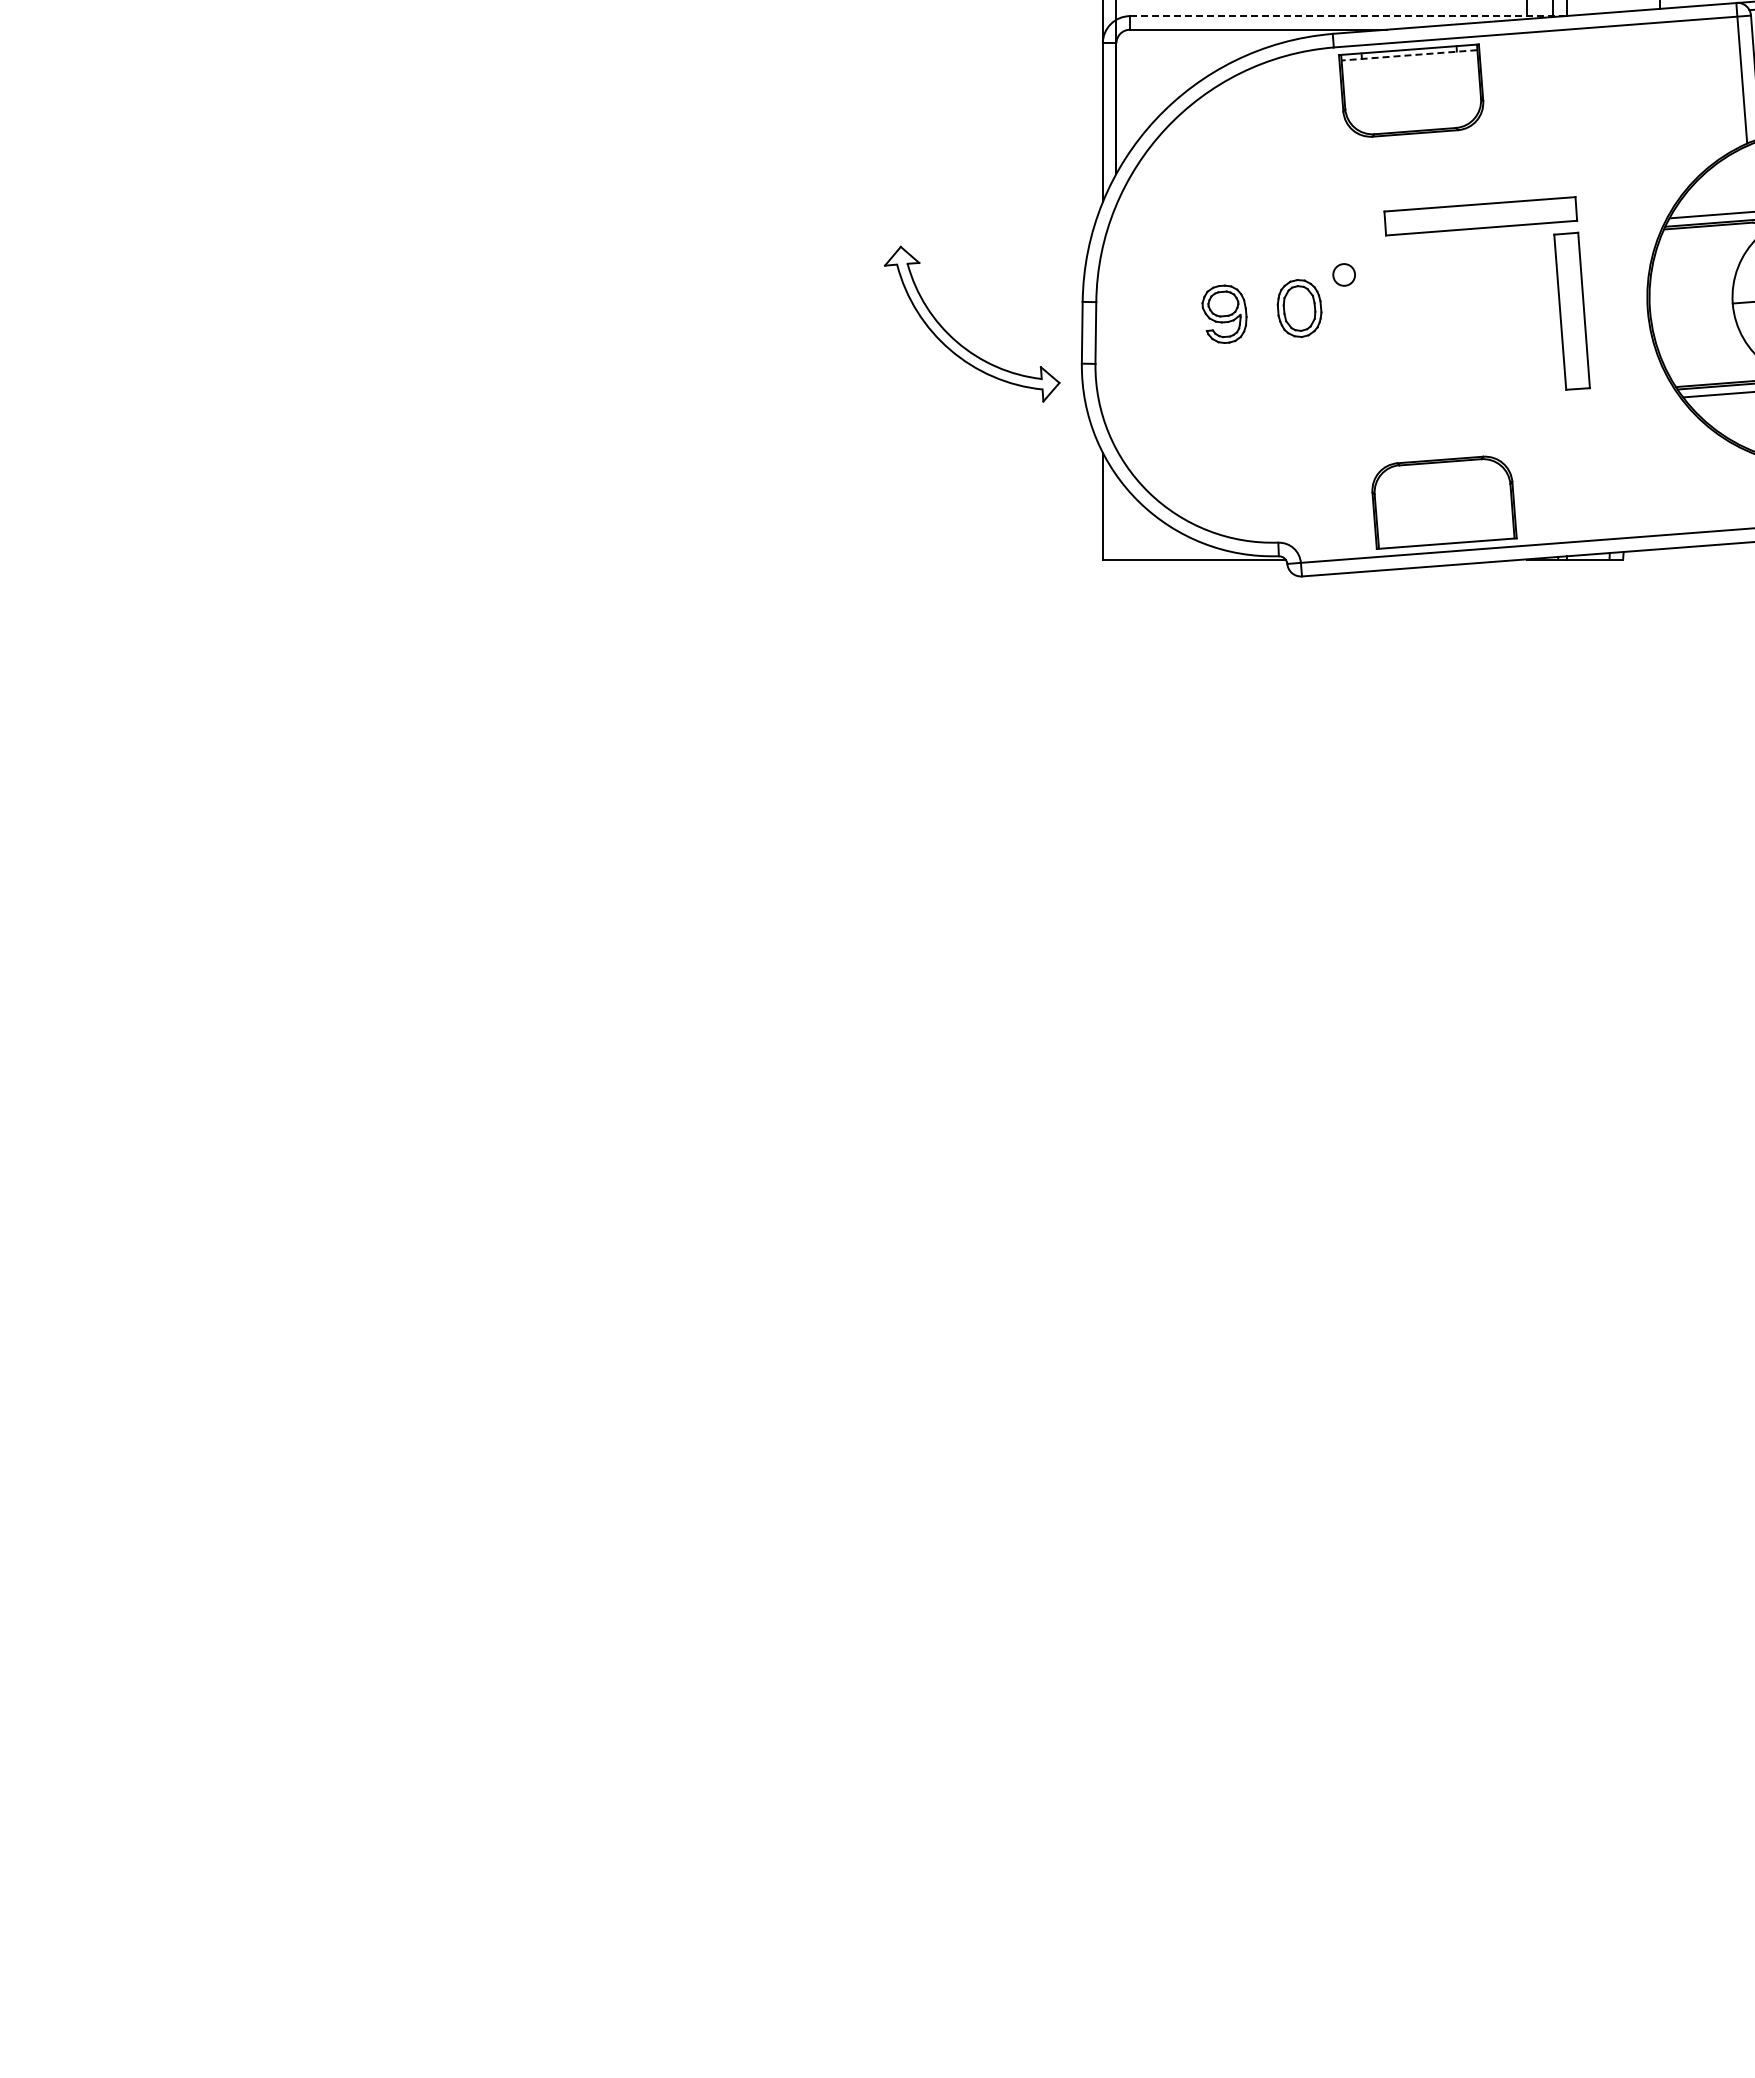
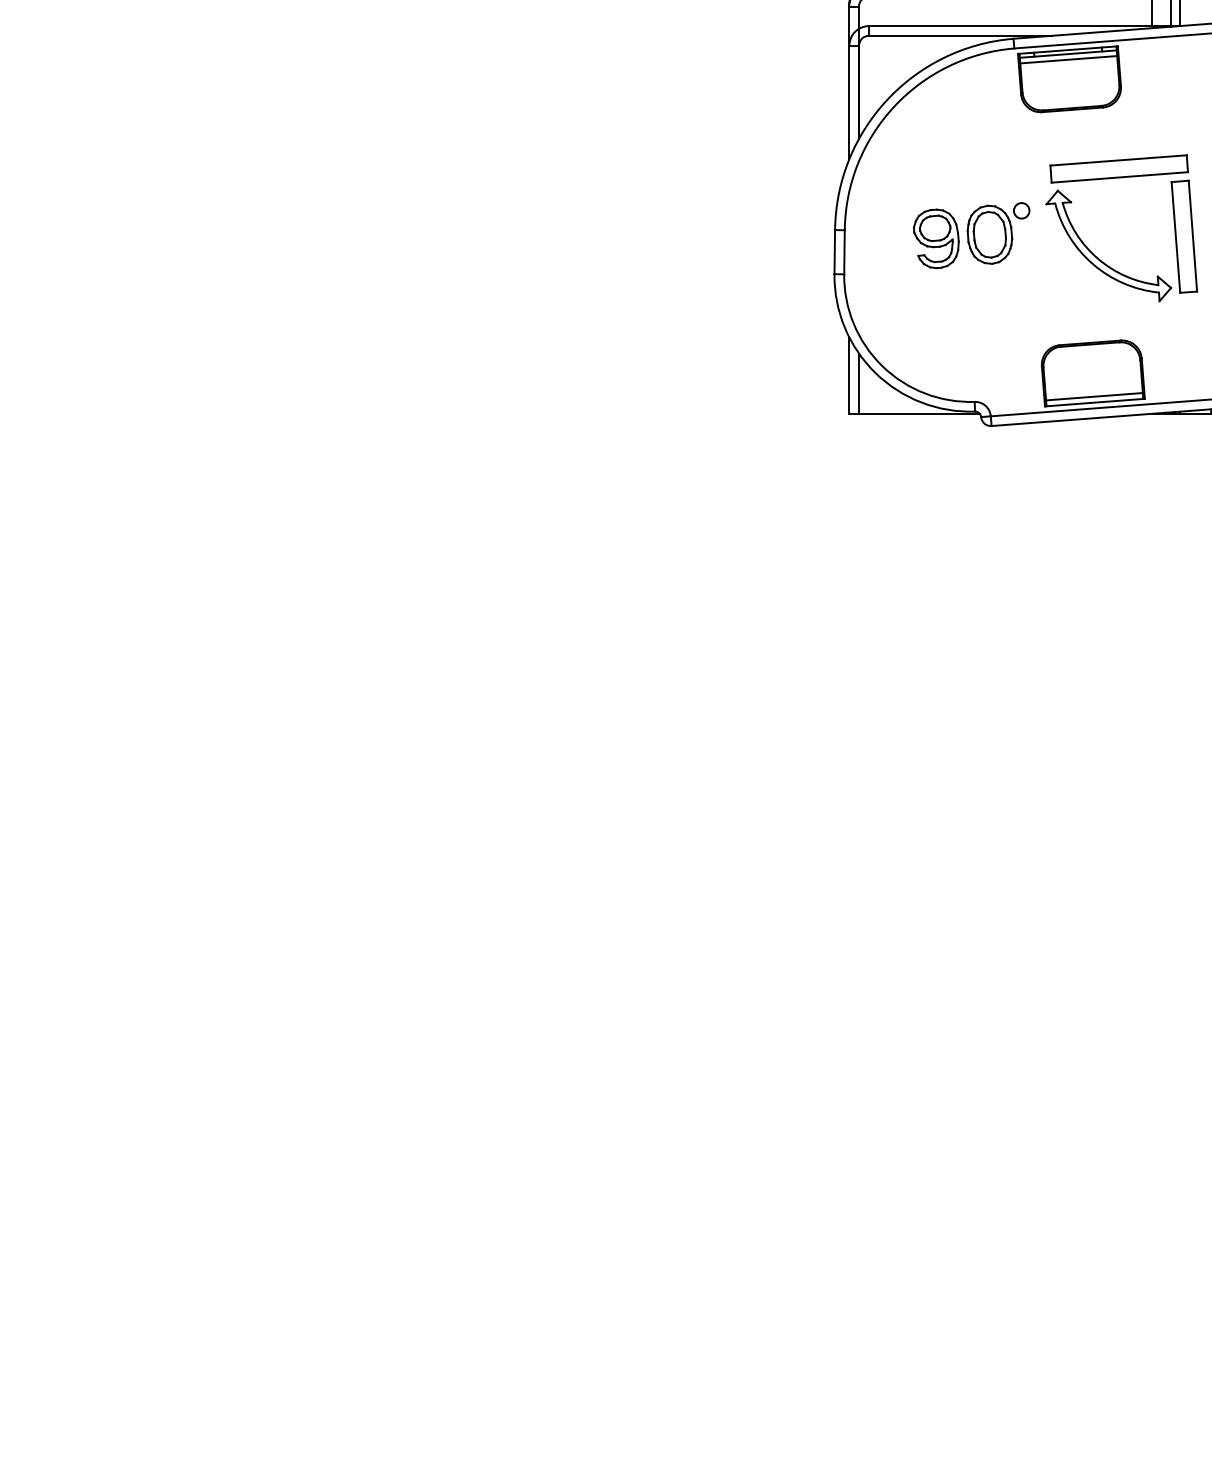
line: (1347, 16) -> (1024, 26), dashed -> solid
line: (1409, 55) -> (1068, 54), dashed -> solid
line: (1409, 63) -> (1068, 59), added
part: (1299, 308) -> (989, 234), size x1.43
part: (1224, 314) -> (936, 239), size x1.43
part: (958, 341) -> (1099, 258), moved
line: (1116, 517) -> (859, 383), added
line: (1446, 535) -> (1094, 396), added

